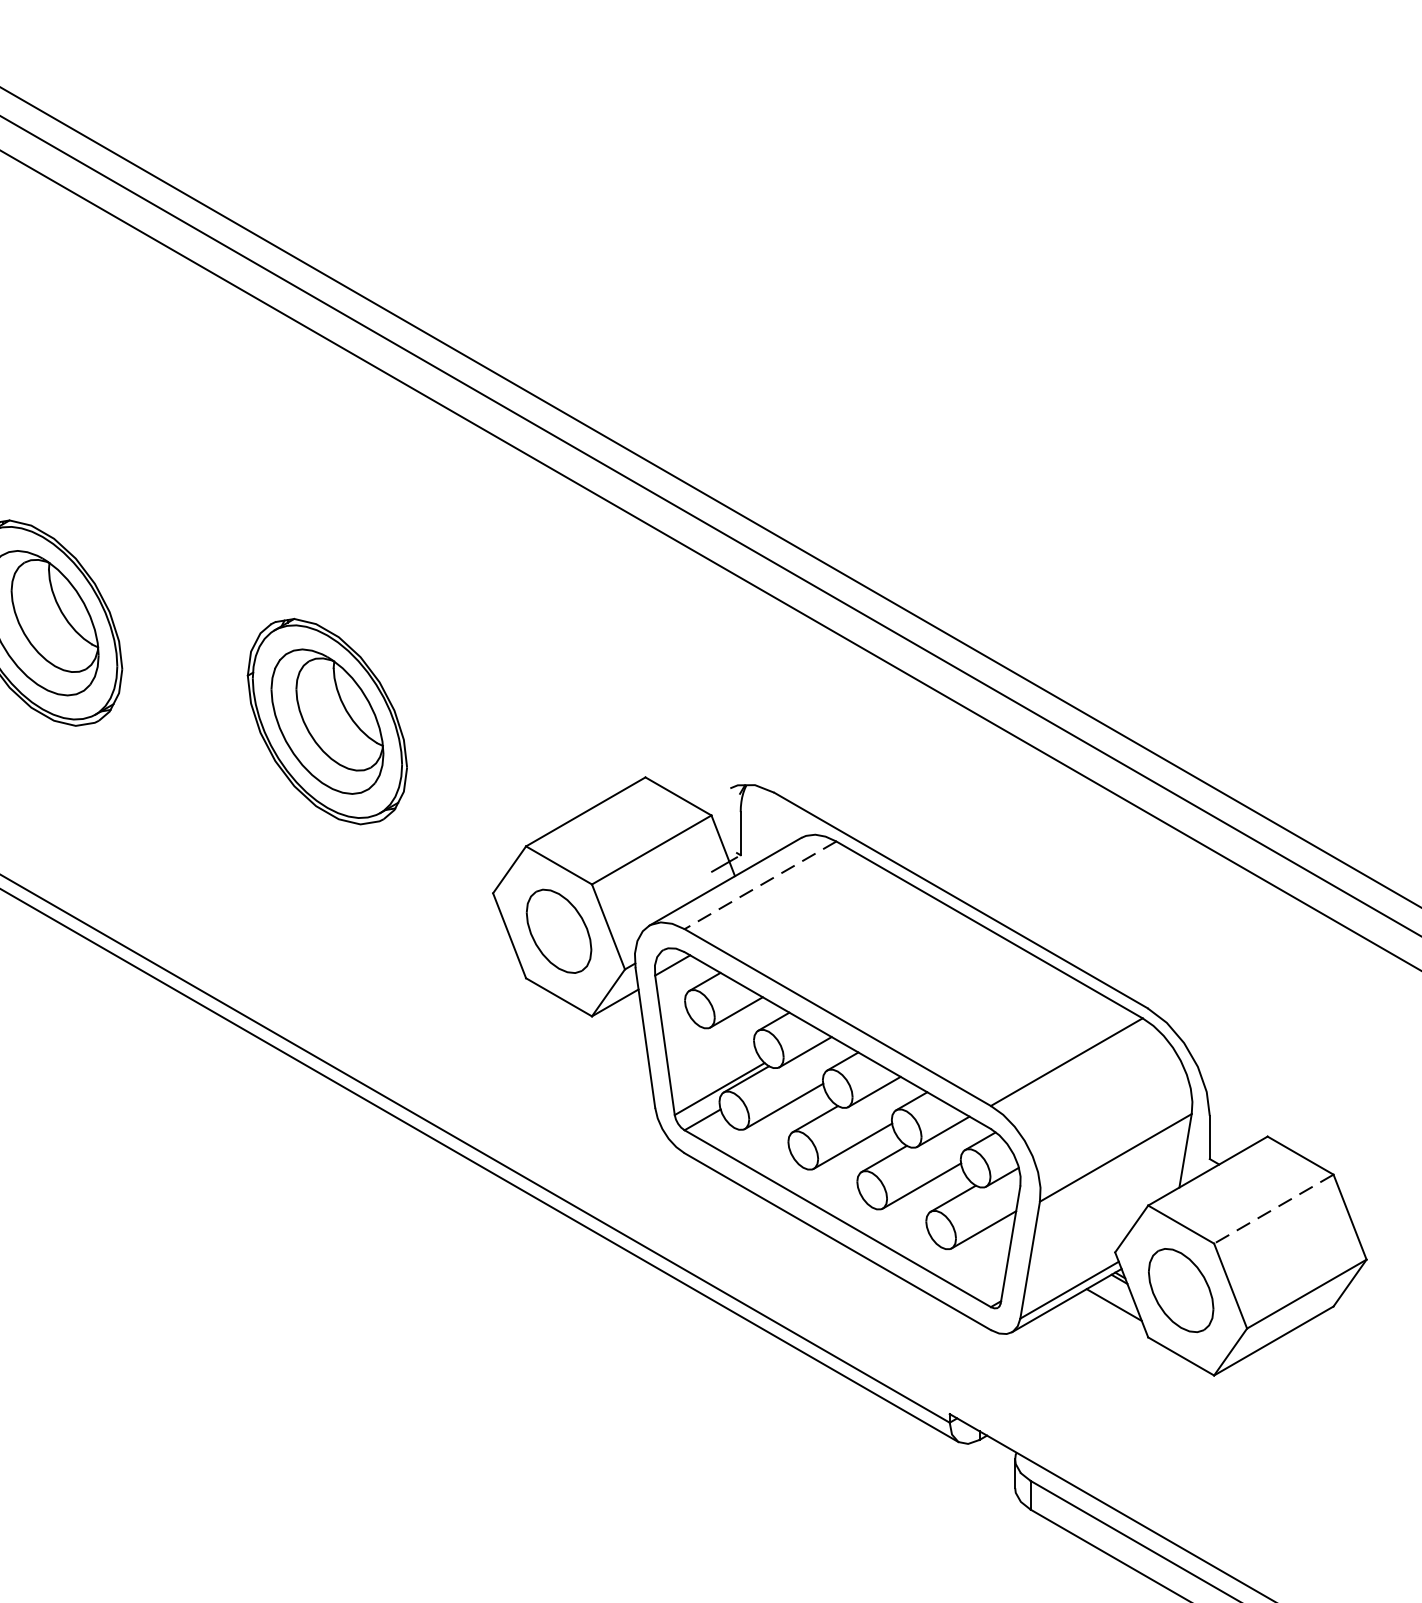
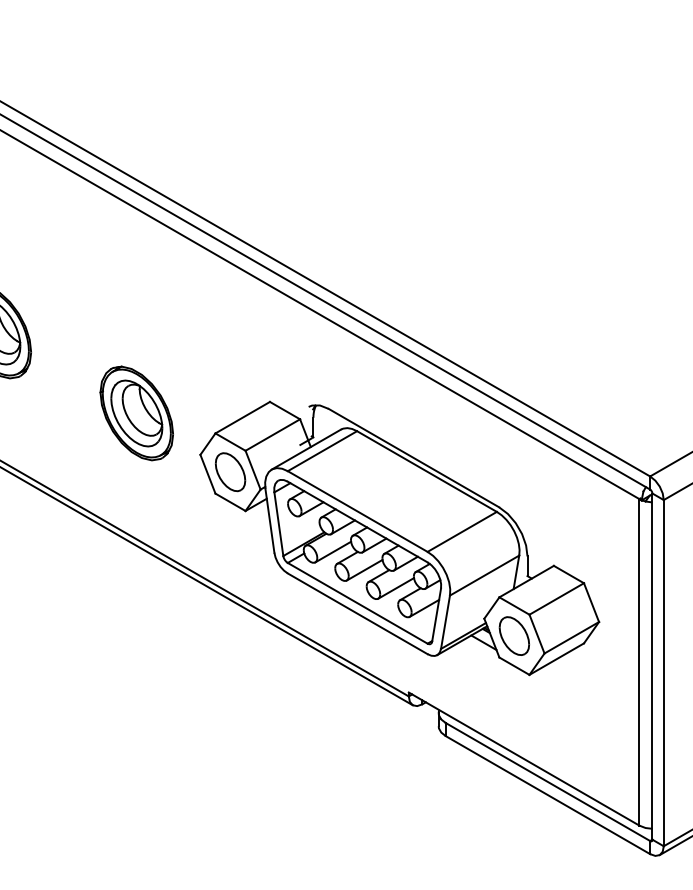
part: (326, 721) -> (136, 413), moved
line: (760, 885) -> (322, 451), dashed -> solid
line: (1273, 1210) -> (556, 599), dashed -> solid

